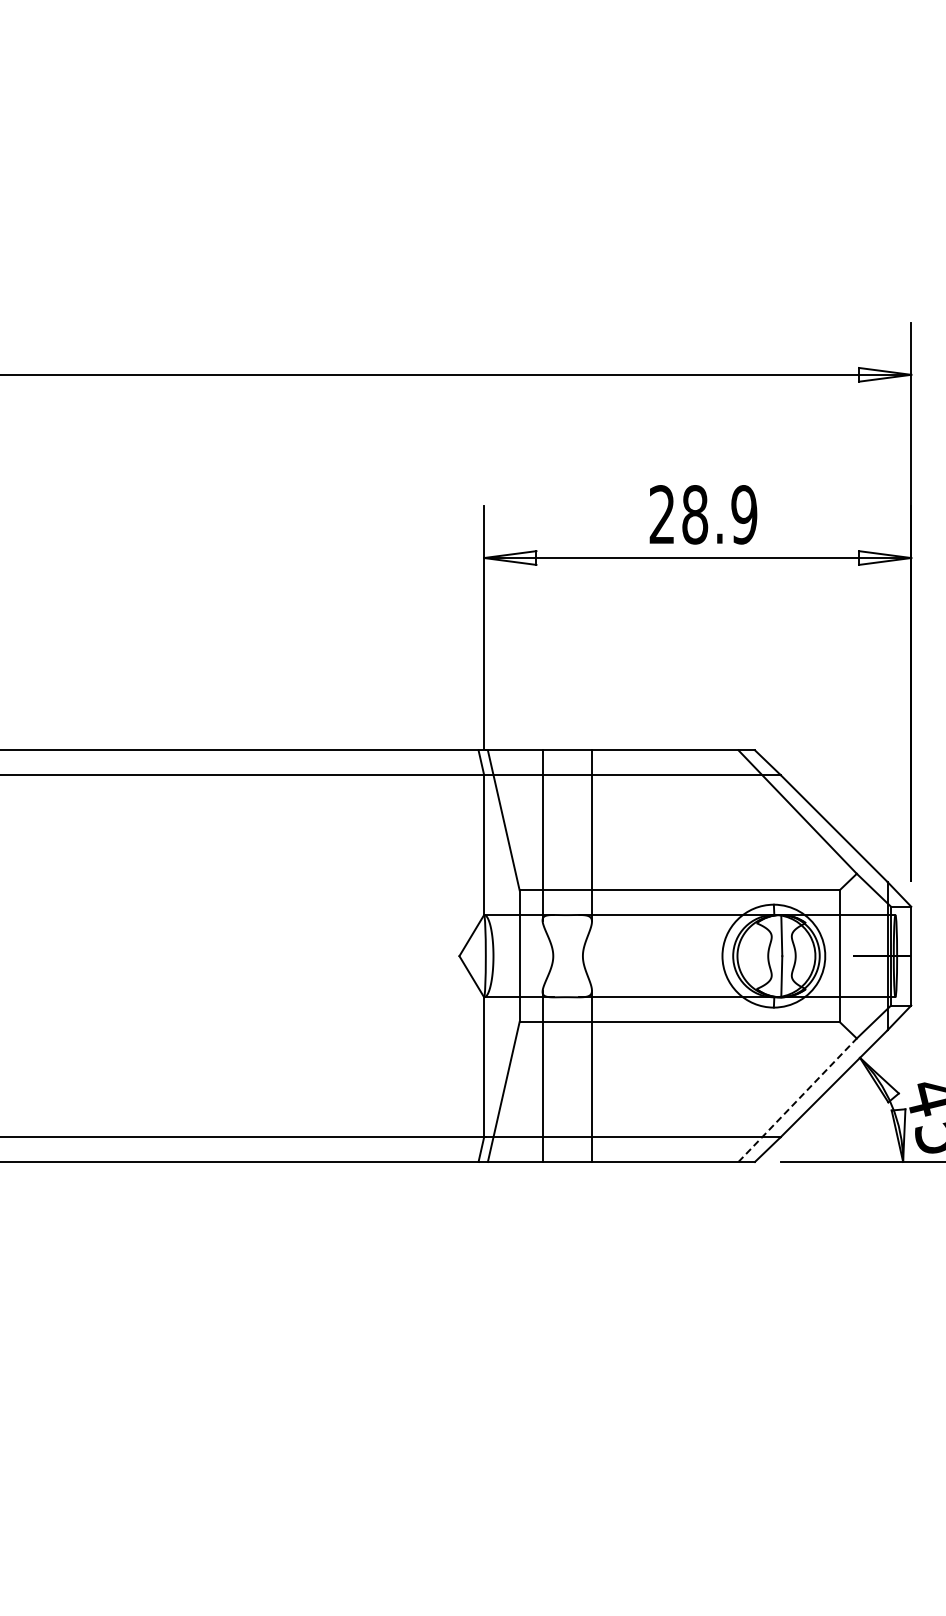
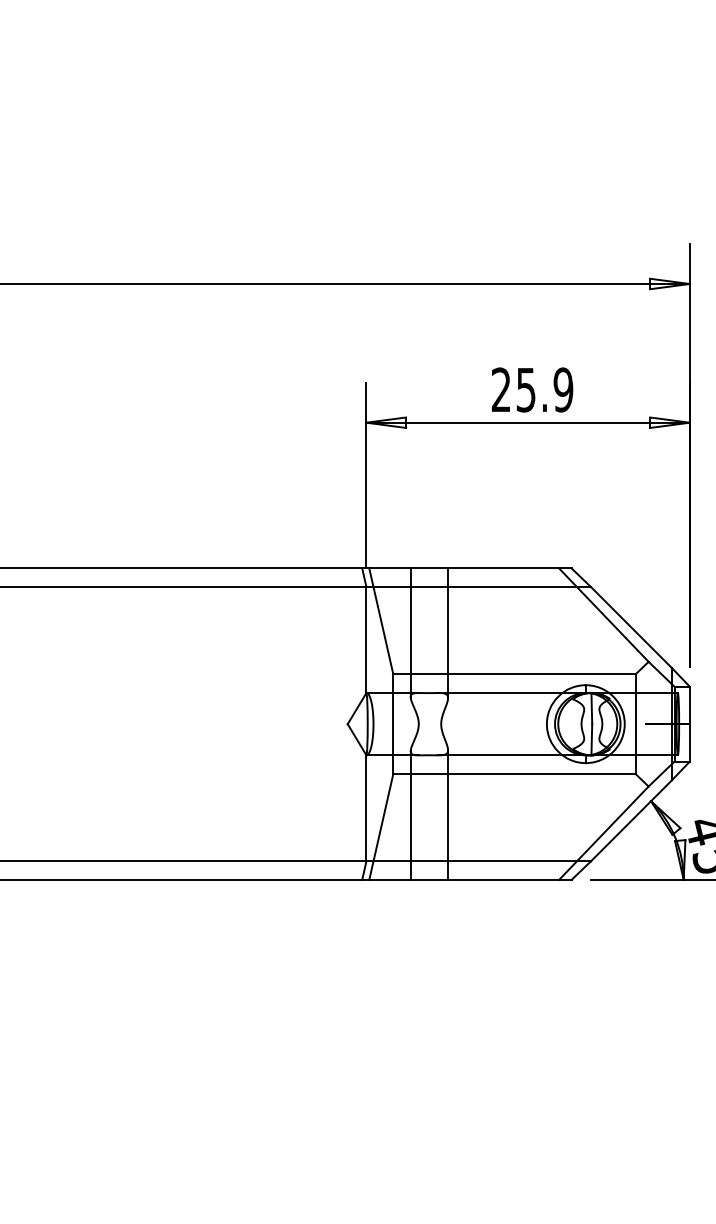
text: (695, 514) -> (526, 389), 28.9 -> 25.9
line: (797, 1100) -> (603, 833), dashed -> solid

